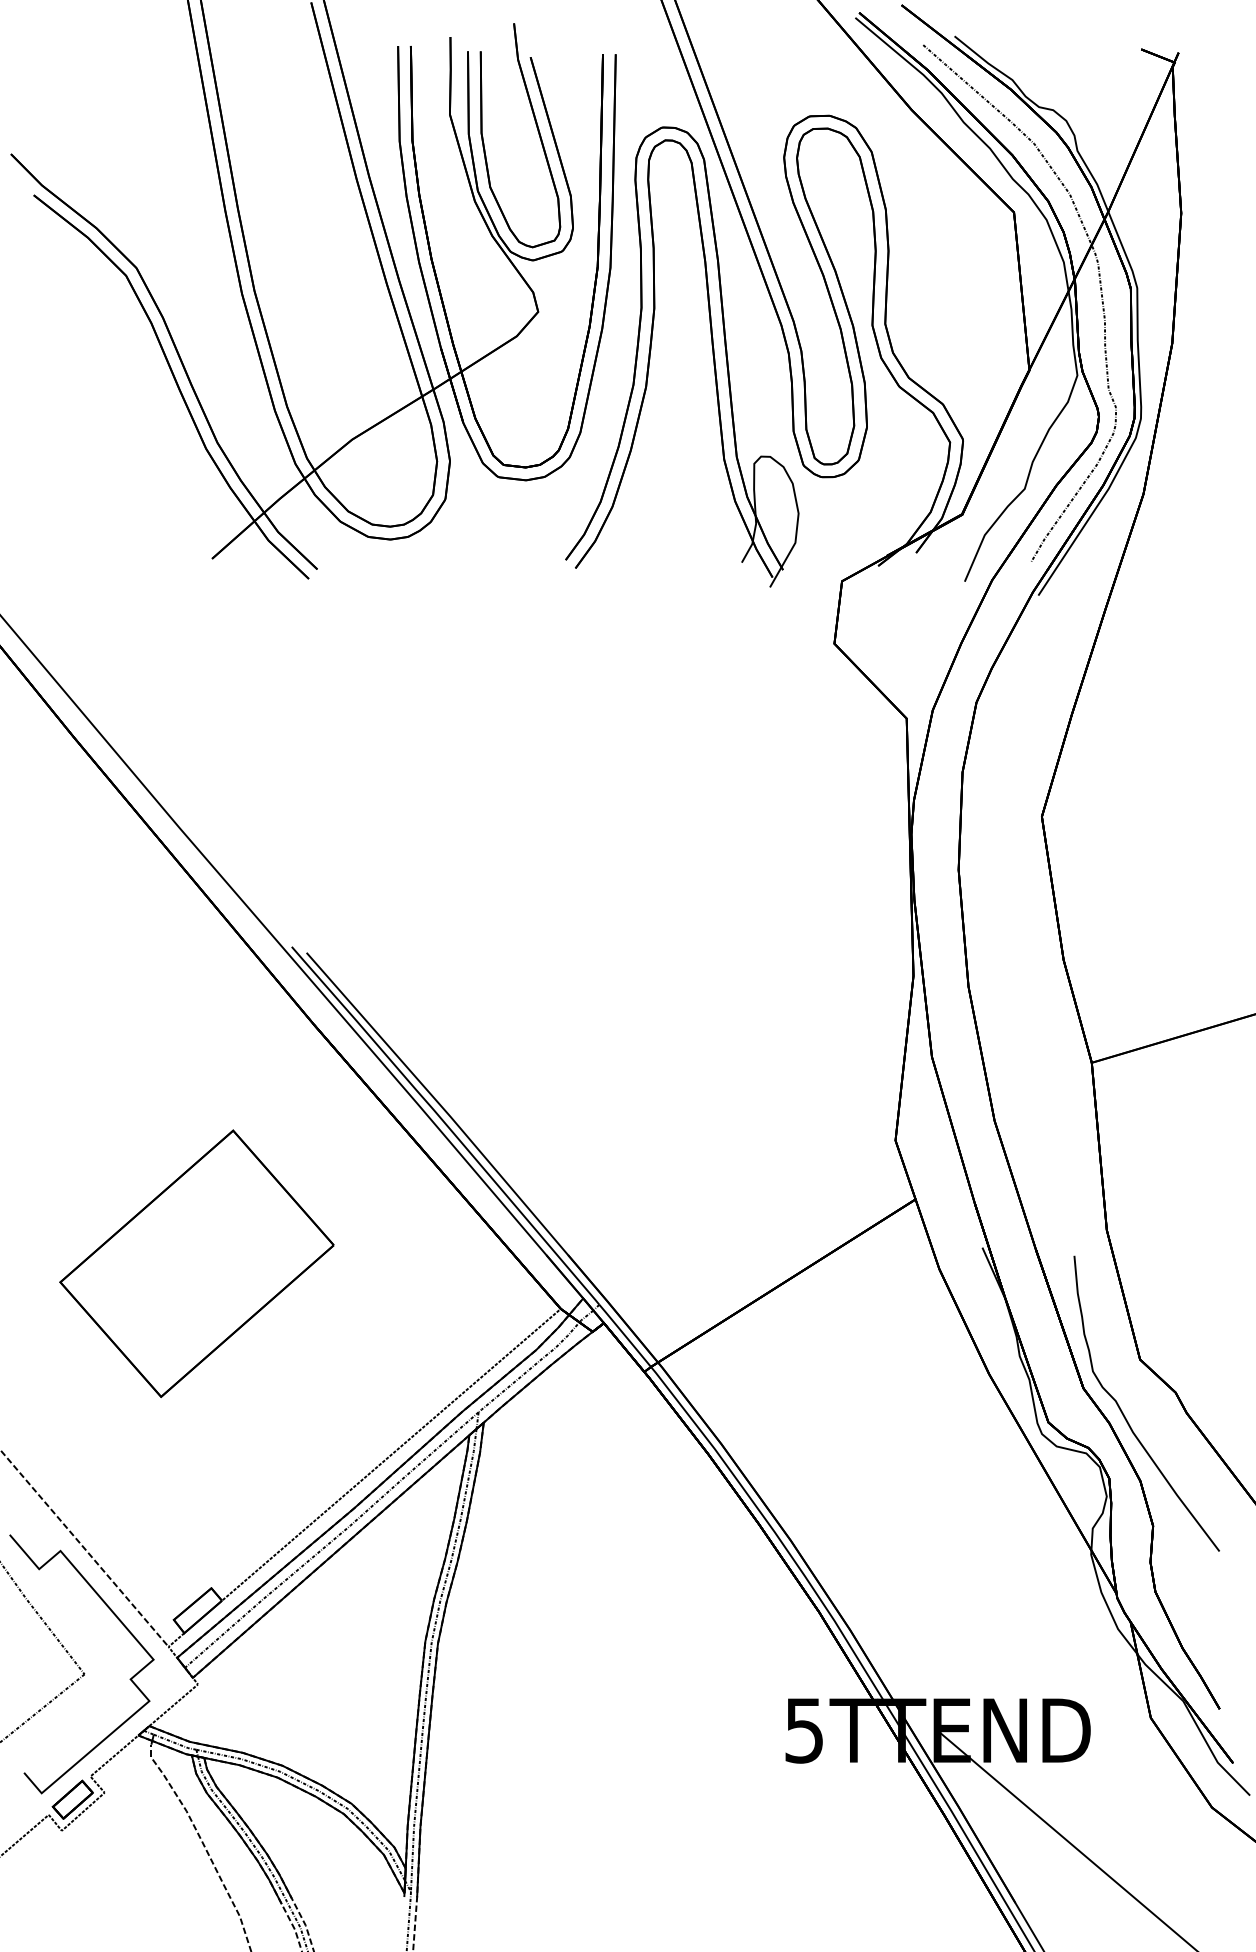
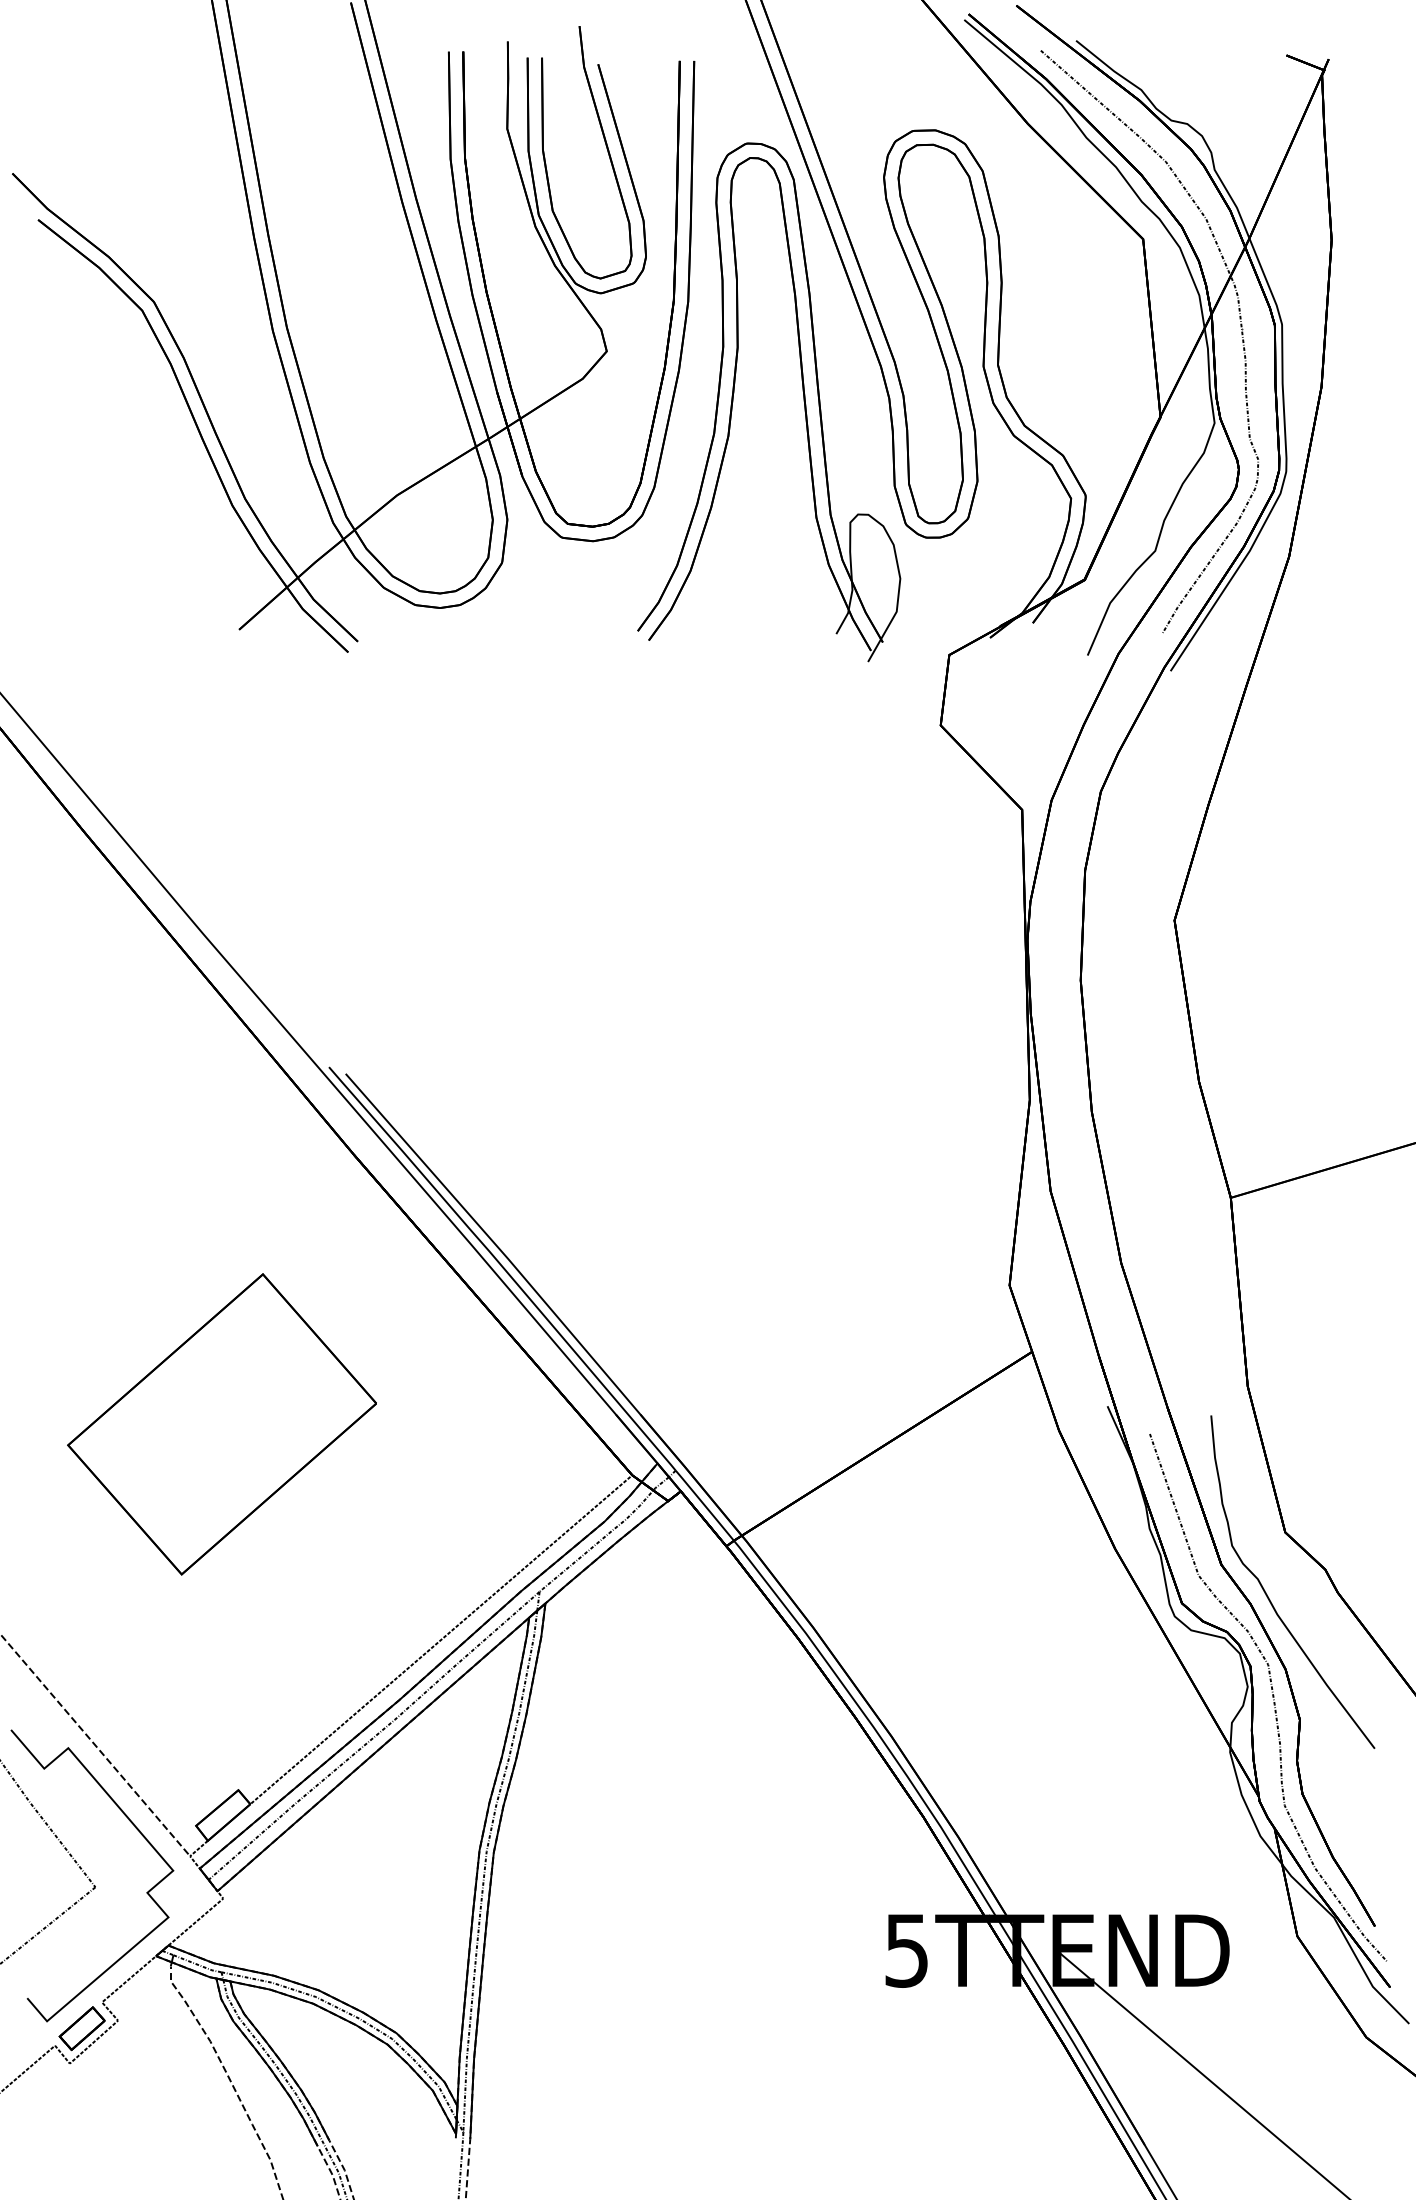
curve: (1128, 1506) -> (1272, 1697), added

